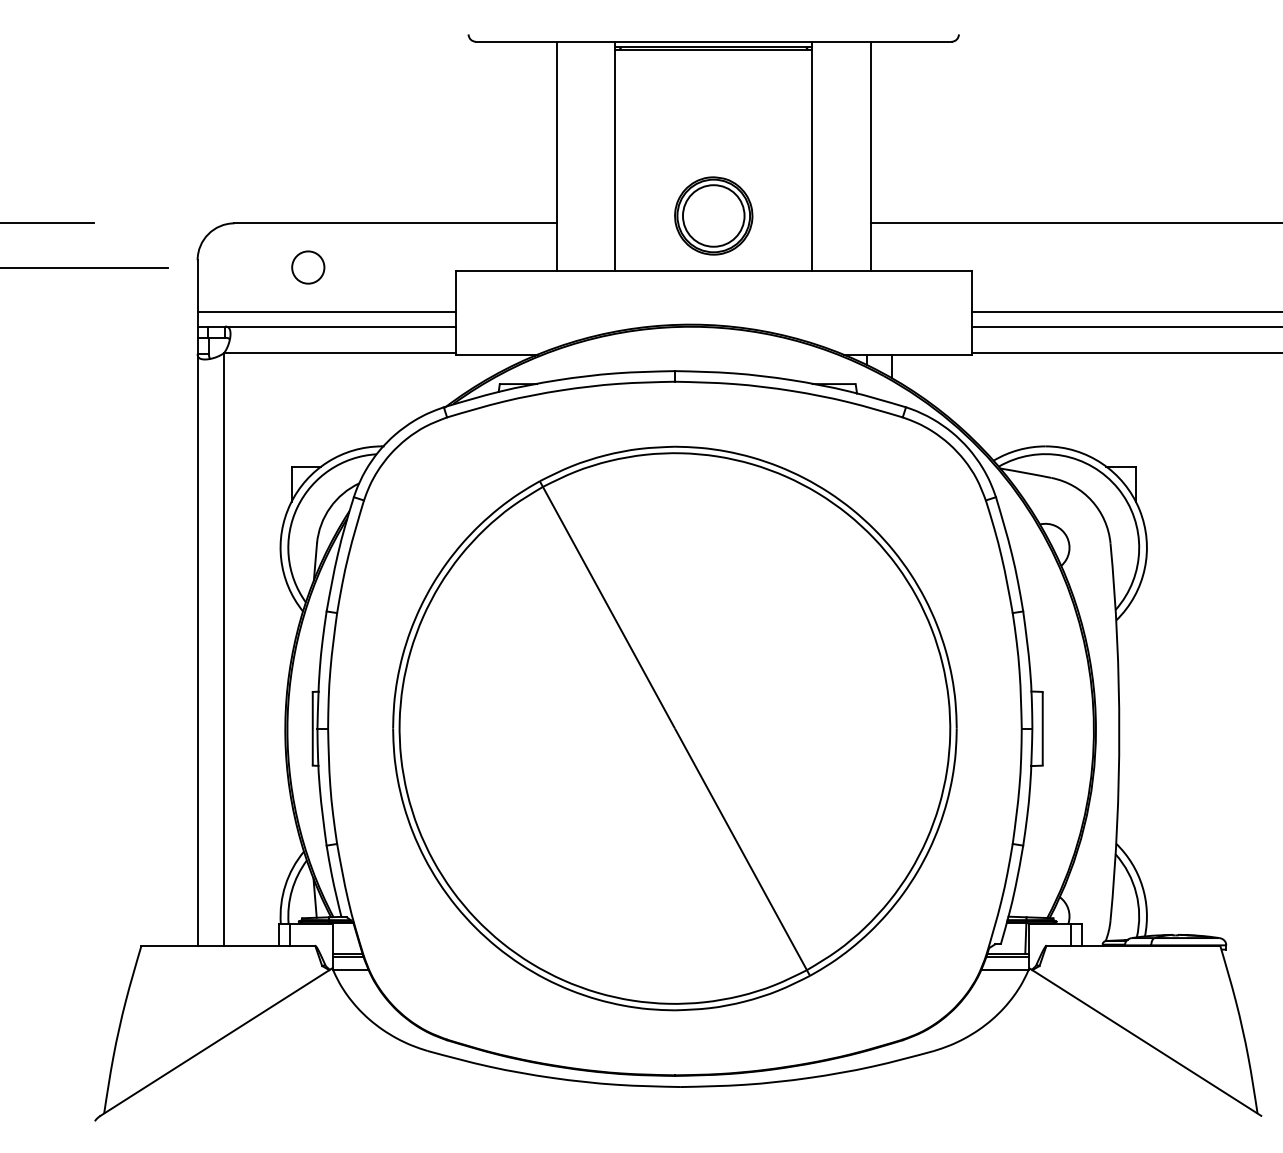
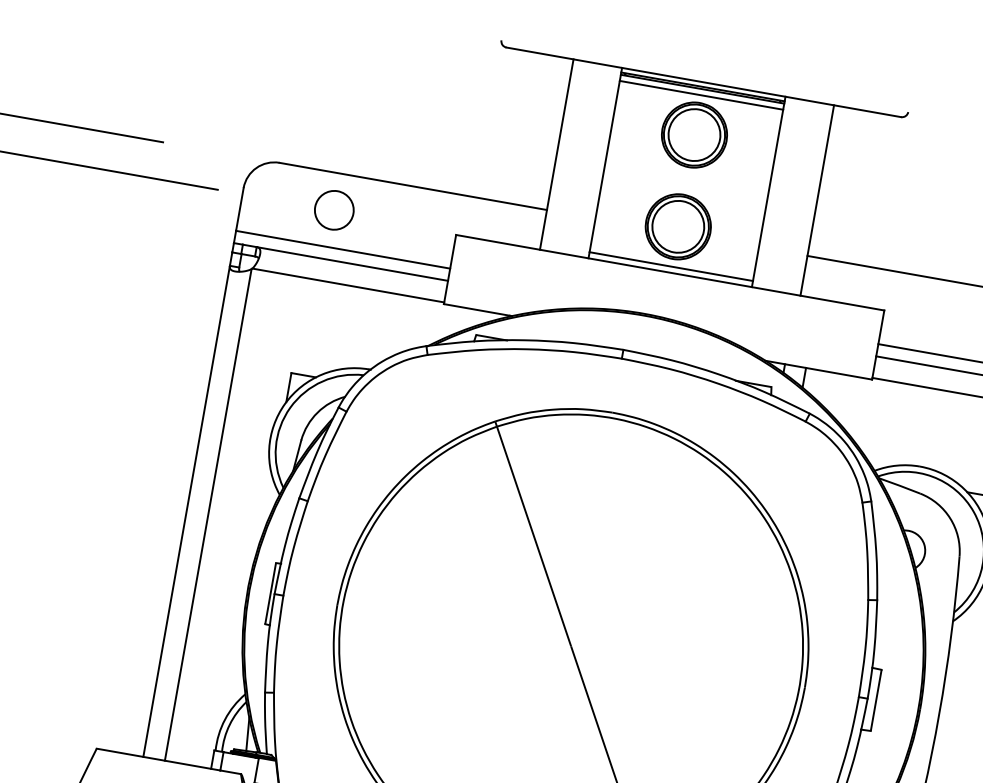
line: (713, 57) -> (701, 95), added
part: (713, 104) -> (694, 134), added
line: (713, 263) -> (671, 266), added
circle: (308, 267) -> (334, 210), size x1.43

